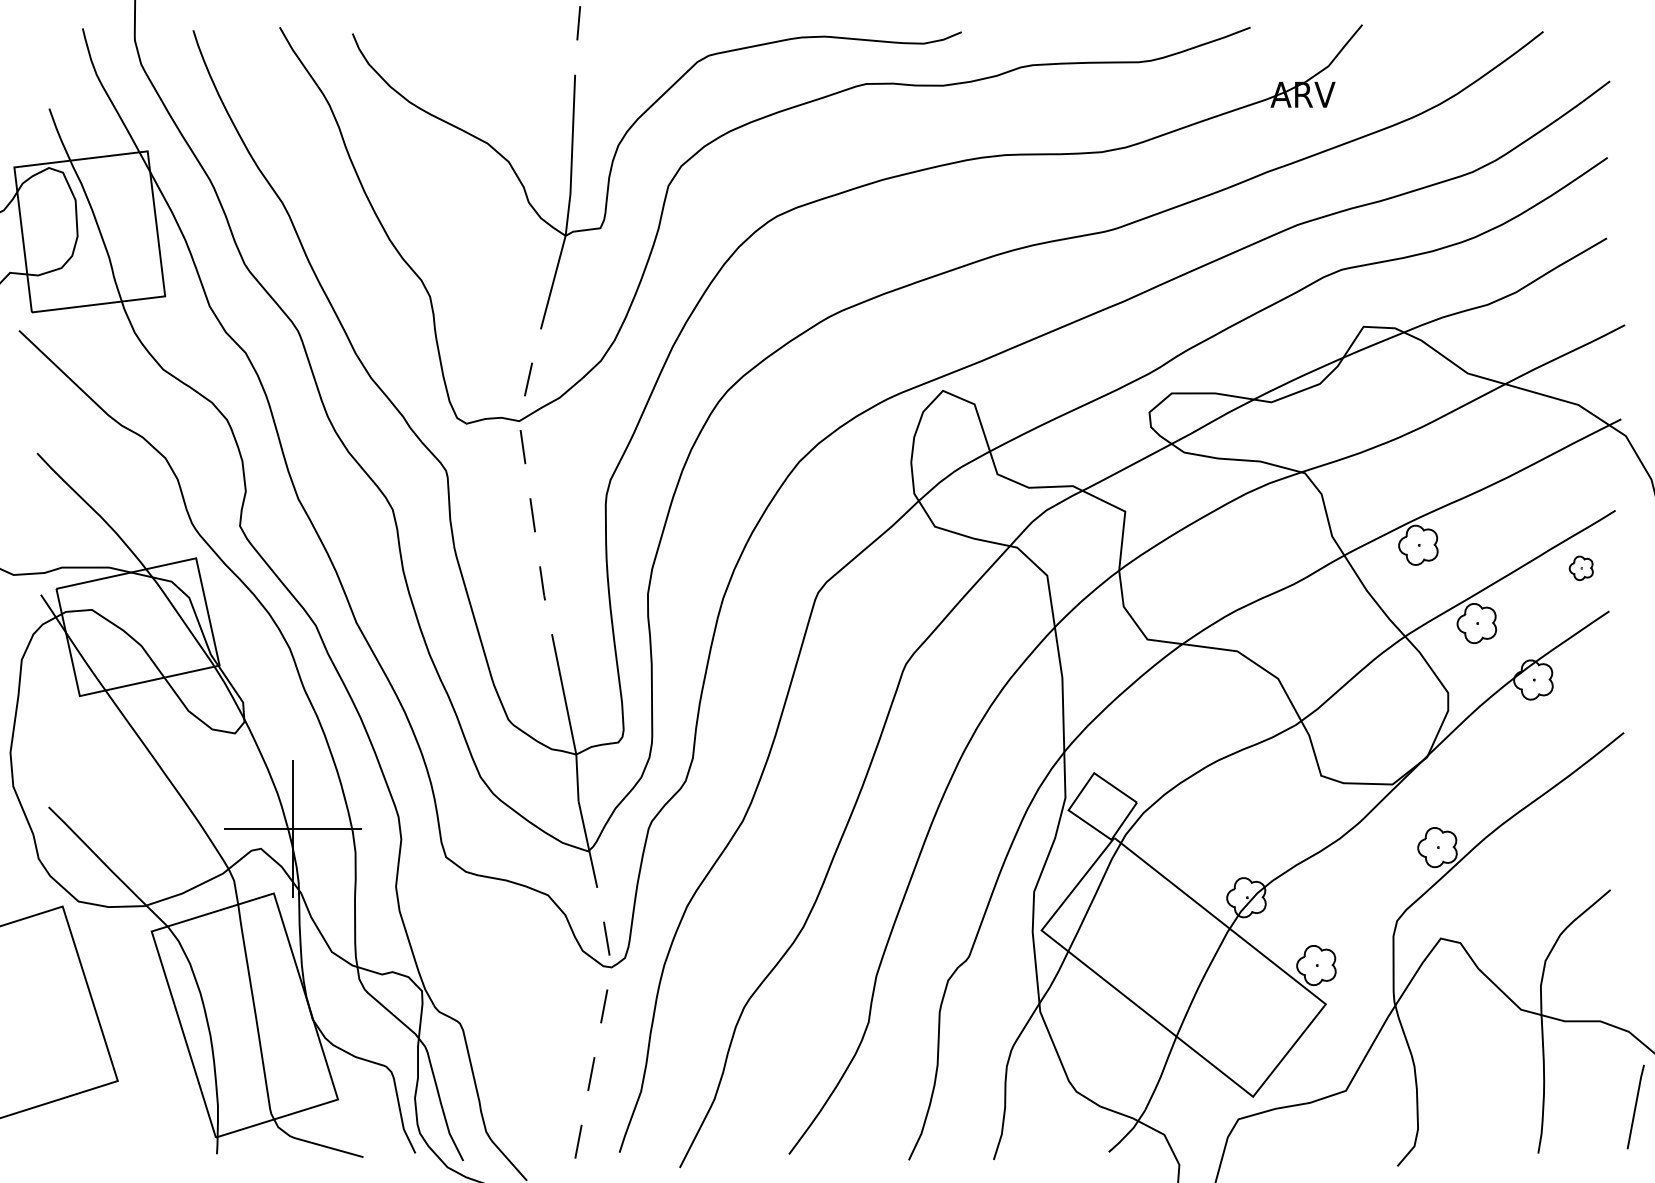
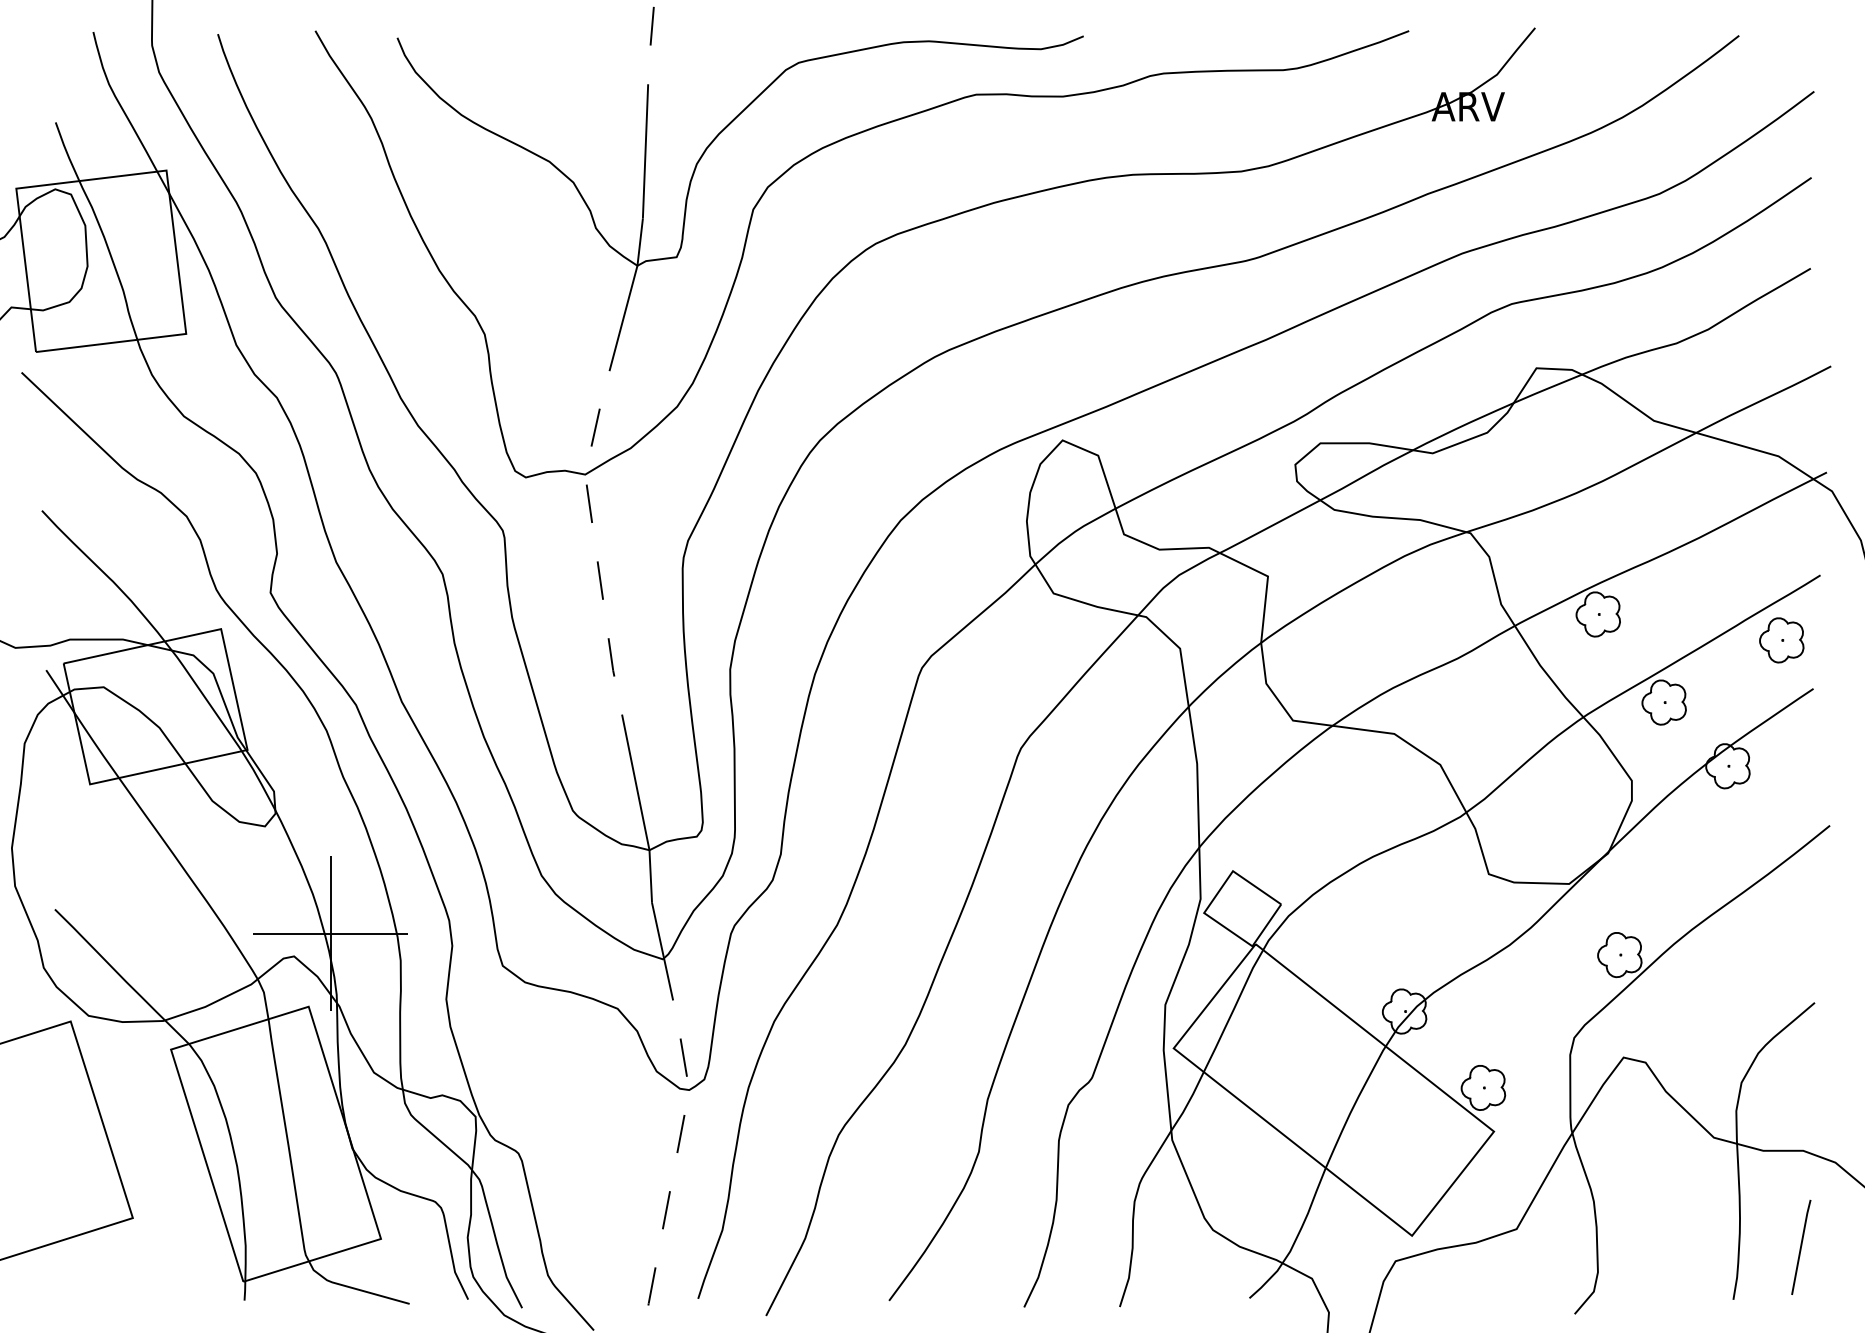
part: (1580, 568) -> (1781, 640), size x1.67
line: (1636, 1106) -> (1801, 1246), moved

